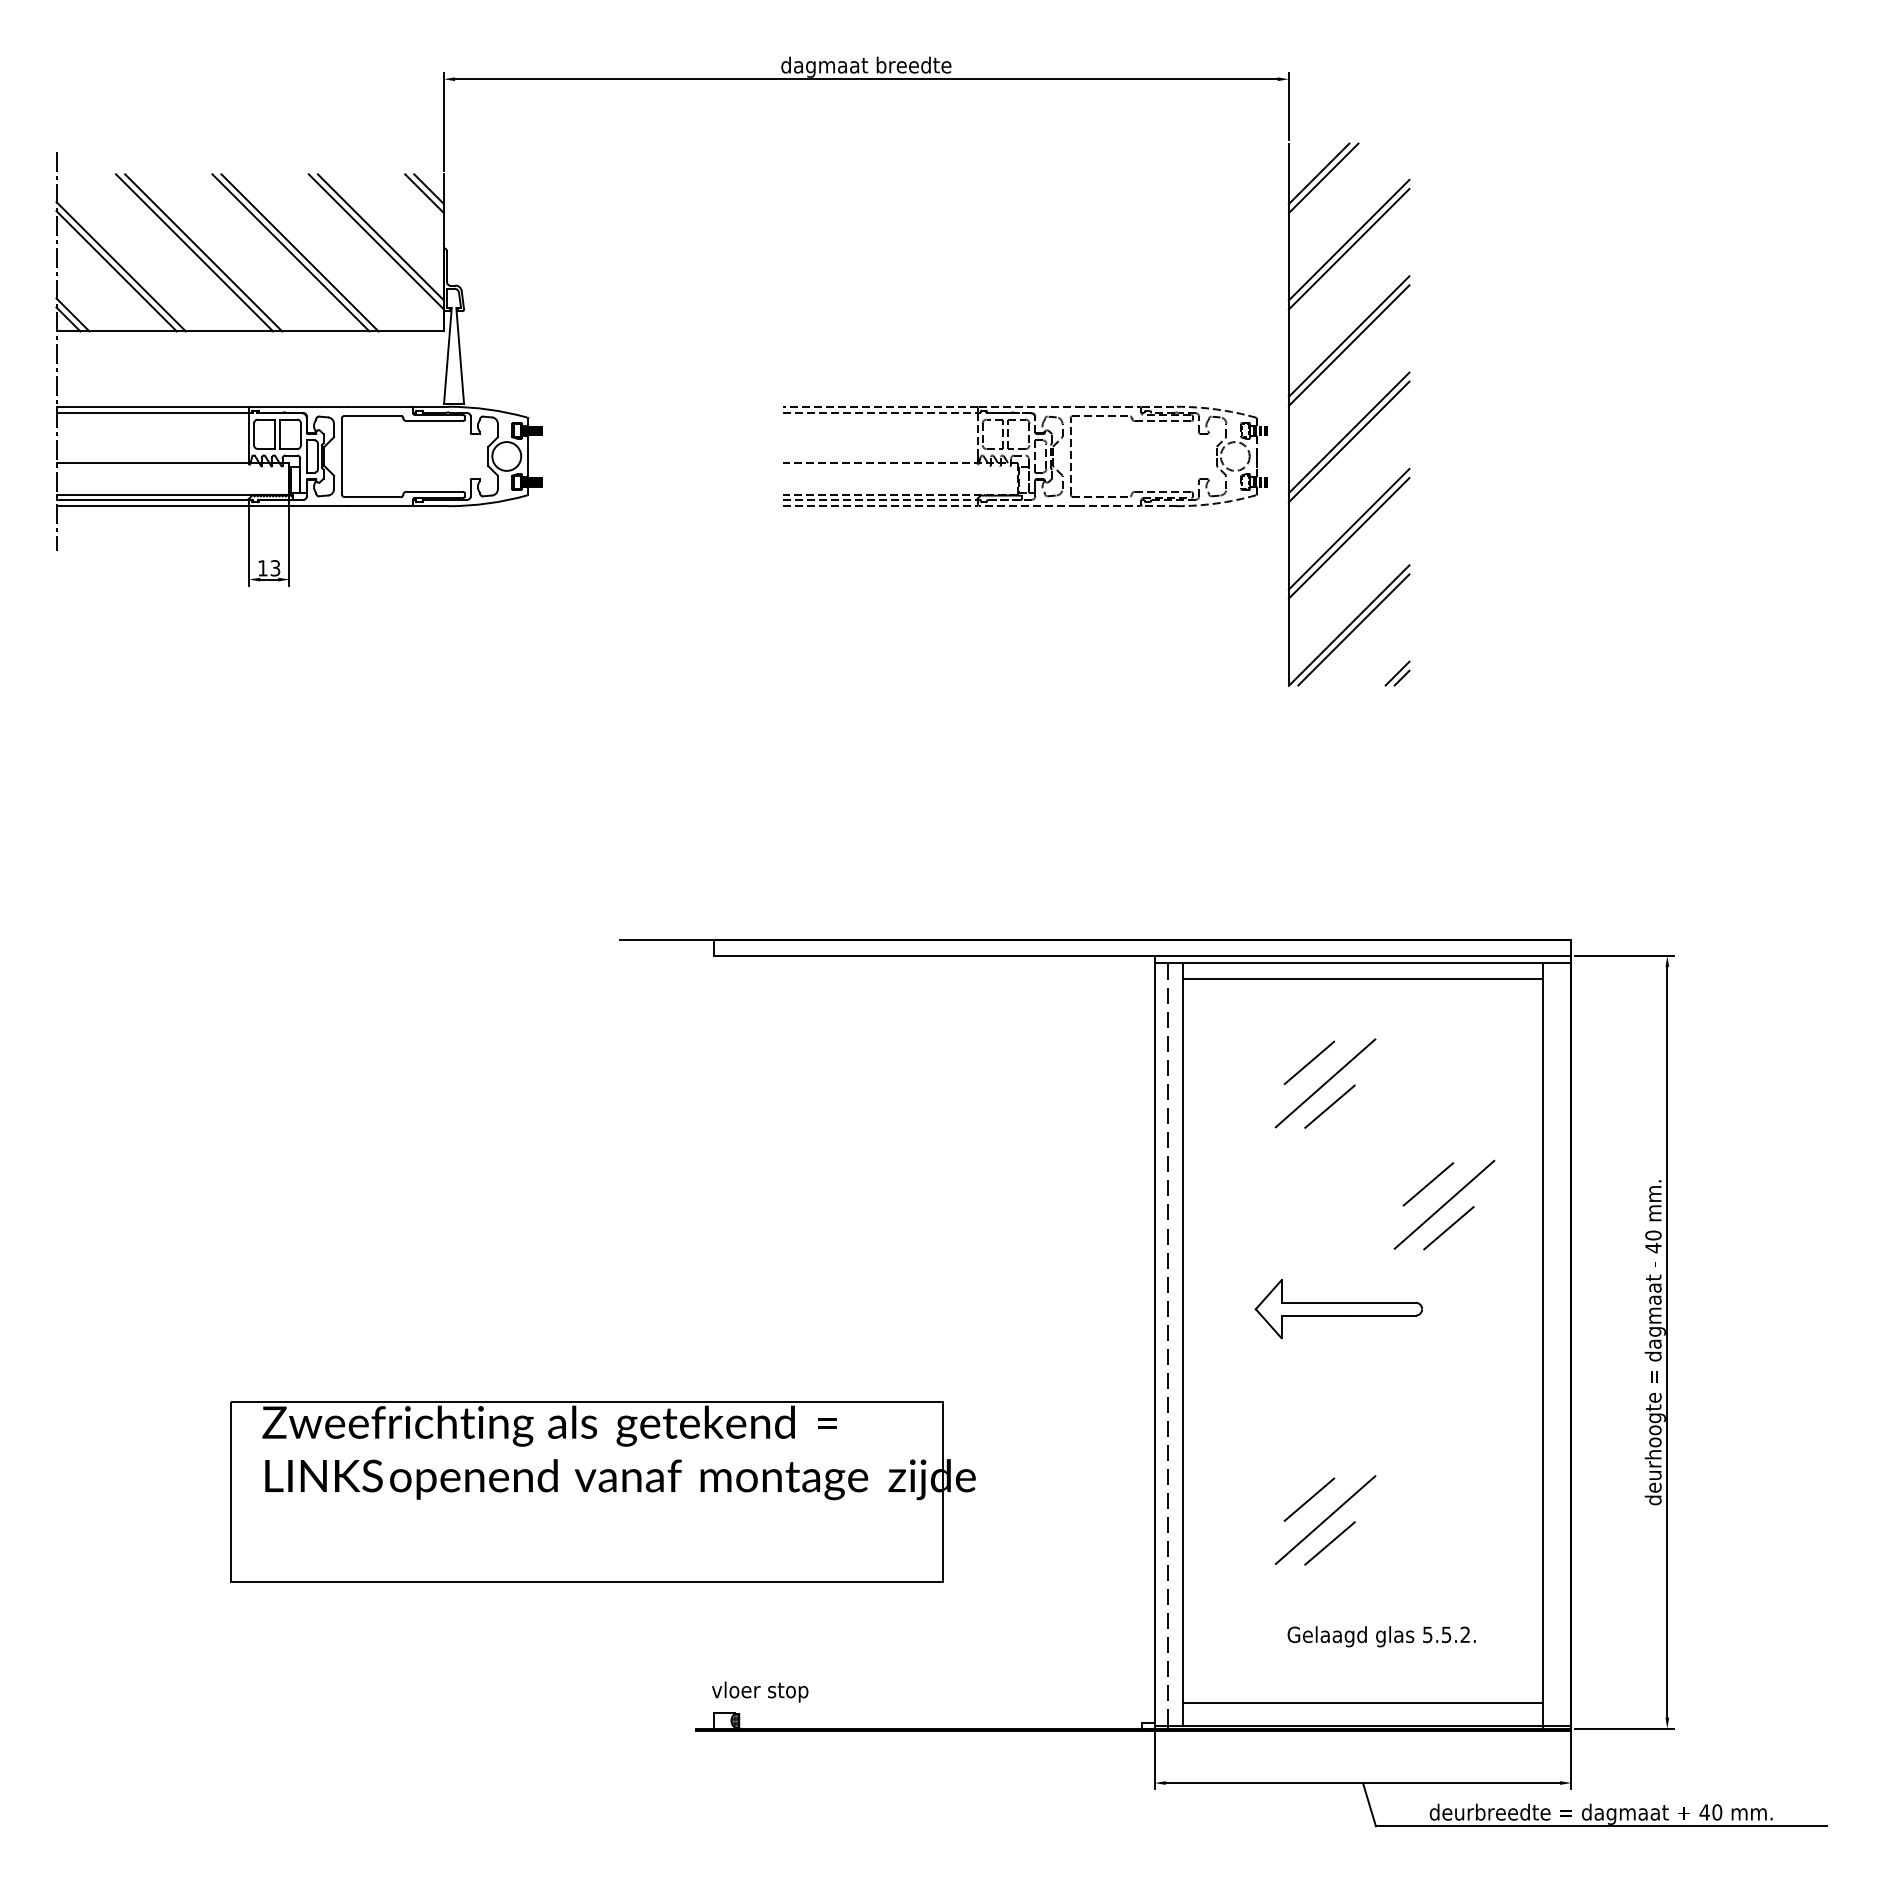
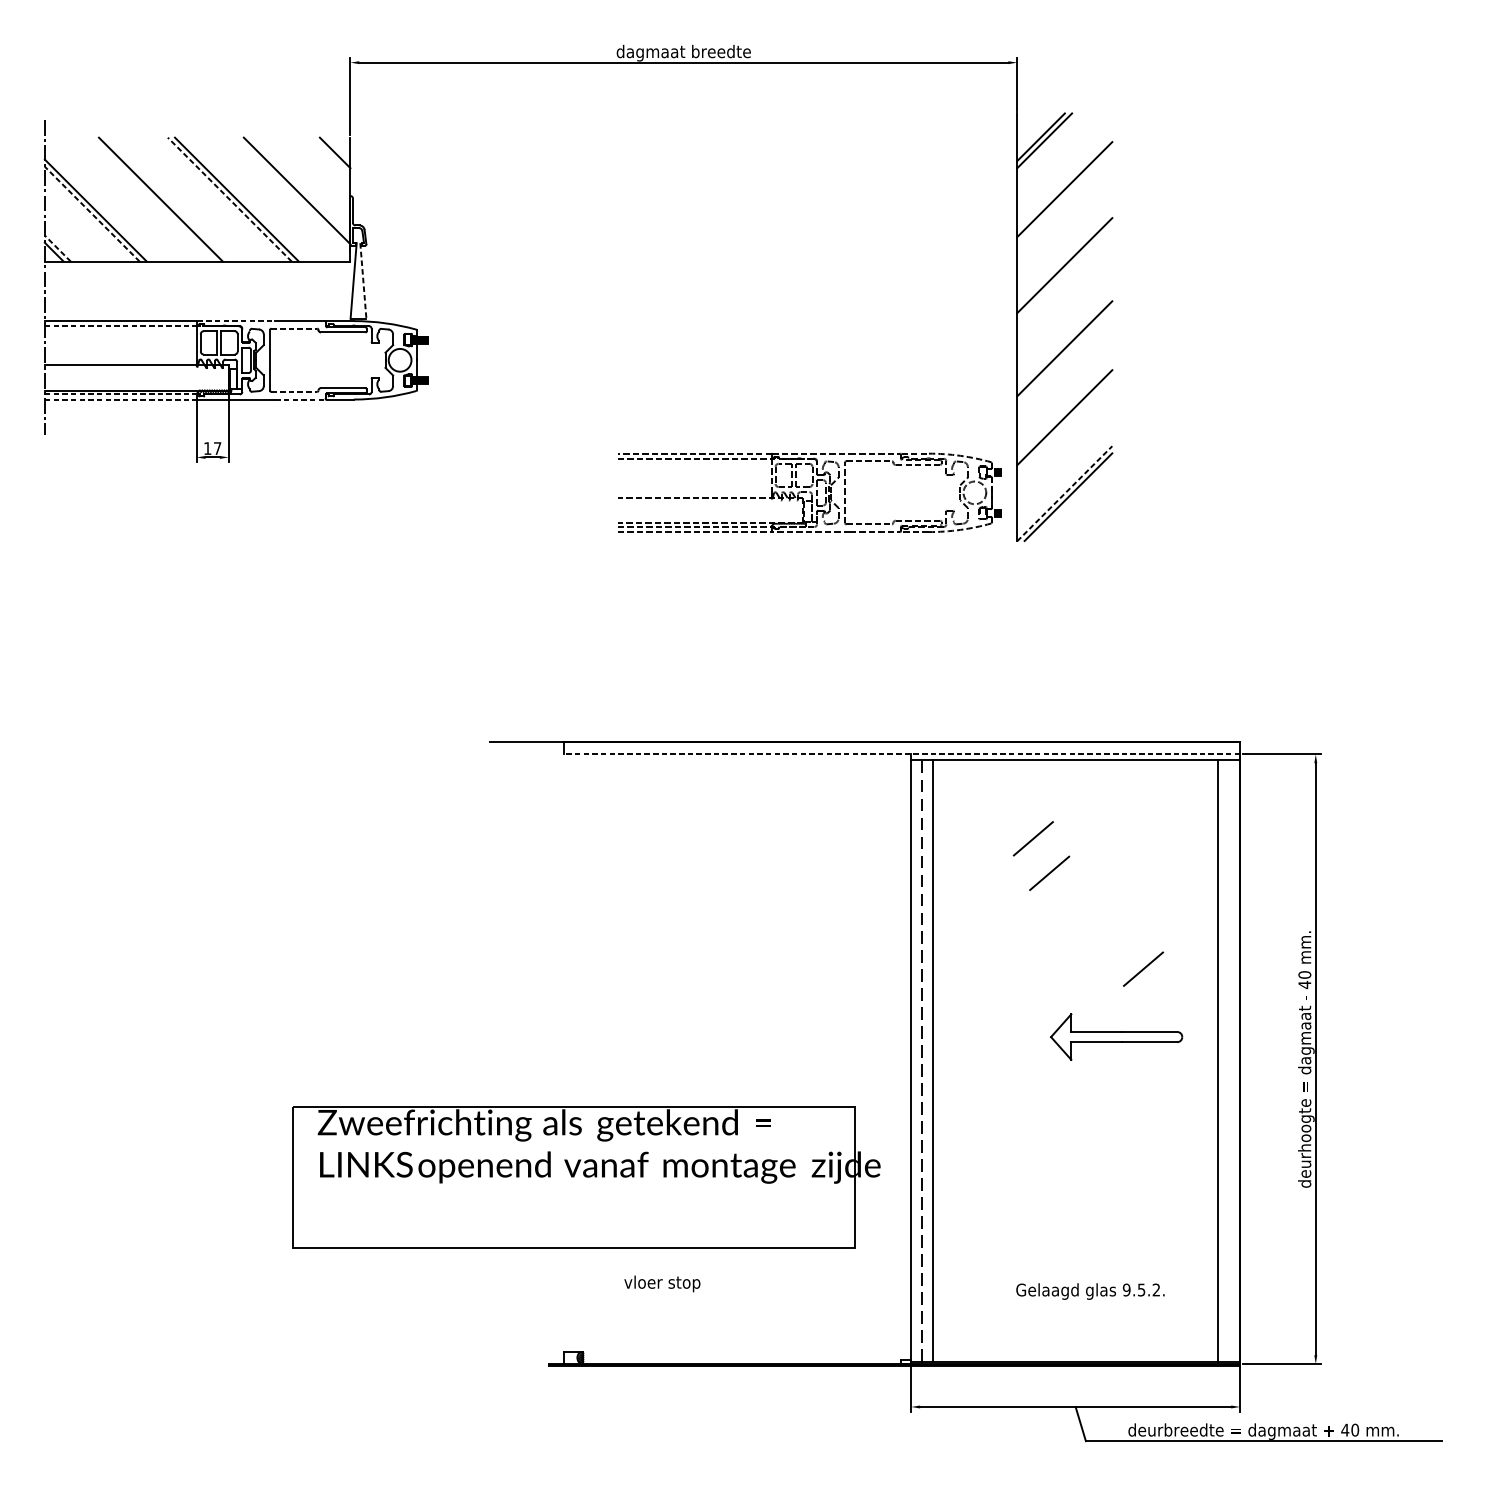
line: (428, 188) -> (338, 148), removed
line: (380, 237) -> (300, 187), removed
line: (1348, 248) -> (1064, 196), removed
line: (194, 252) -> (153, 199), removed
line: (290, 252) -> (229, 199), solid -> dashed
line: (116, 270) -> (92, 213), solid -> dashed
line: (72, 314) -> (57, 248), solid -> dashed
line: (1348, 345) -> (1064, 272), removed
line: (460, 356) -> (363, 281), solid -> dashed
line: (299, 406) -> (236, 320), solid -> dashed
line: (153, 413) -> (121, 326), solid -> dashed
line: (373, 416) -> (294, 328), solid -> dashed
line: (1348, 432) -> (1064, 341), removed
part: (1025, 456) -> (809, 492), moved
line: (373, 496) -> (294, 391), solid -> dashed
line: (153, 499) -> (121, 394), solid -> dashed
line: (153, 506) -> (121, 399), solid -> dashed
line: (380, 506) -> (300, 399), solid -> dashed
line: (1348, 538) -> (1064, 425), removed
text: (275, 568) -> (217, 448), 13 -> 17
line: (1349, 625) -> (1065, 493), solid -> dashed
part: (1397, 673) -> (1102, 531), removed
line: (1142, 955) -> (901, 754), solid -> dashed
line: (1362, 979) -> (1075, 772), removed
line: (1325, 1083) -> (1046, 855), removed
line: (1428, 1184) -> (1127, 934), removed
line: (1444, 1204) -> (1139, 950), removed
part: (1338, 1309) -> (1116, 1037), moved
part: (602, 1491) -> (586, 1176), moved
line: (1309, 1499) -> (1033, 1183), removed
line: (1325, 1520) -> (1046, 1199), removed
line: (1329, 1543) -> (1049, 1217), removed
text: (1427, 1634) -> (1126, 1289), 5.5.2. -> 9.5.2.
text: (760, 1691) -> (662, 1283), moved
line: (1362, 1703) -> (1075, 1344), removed

